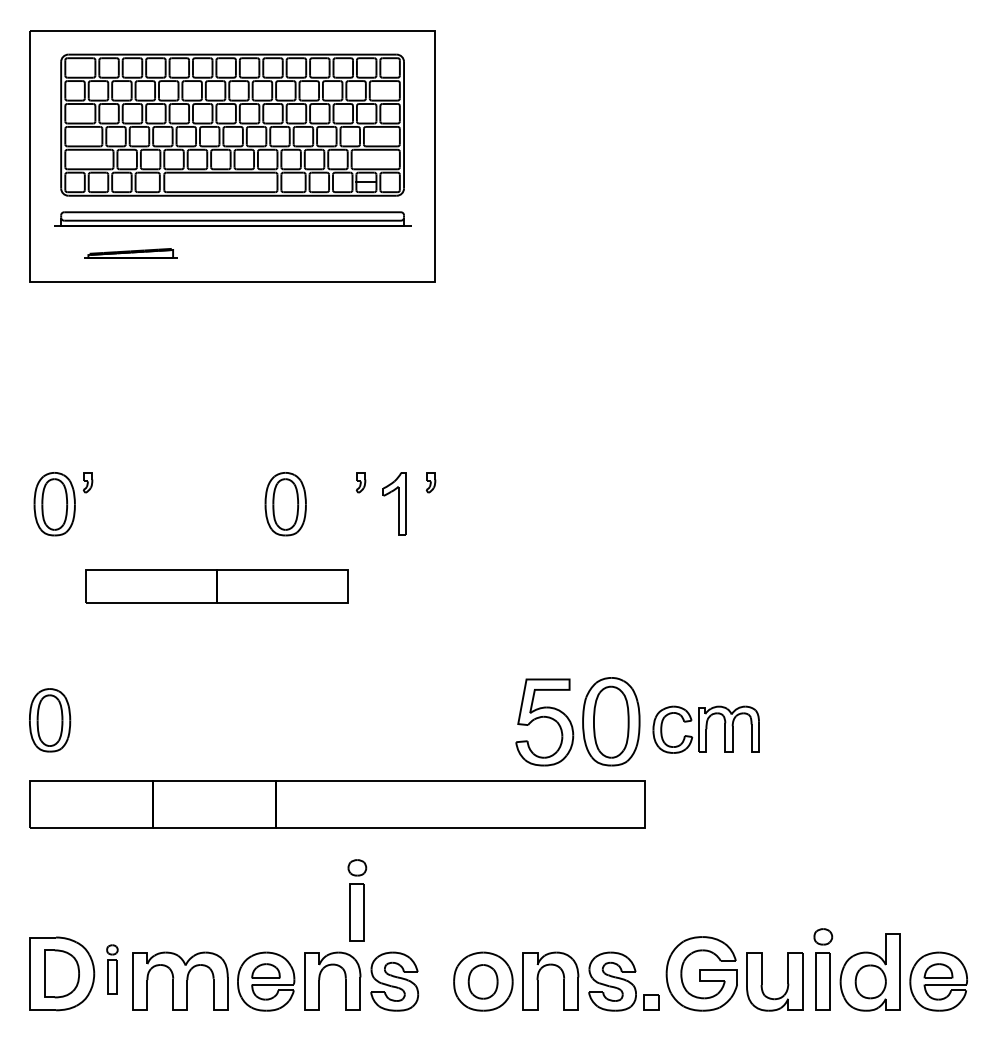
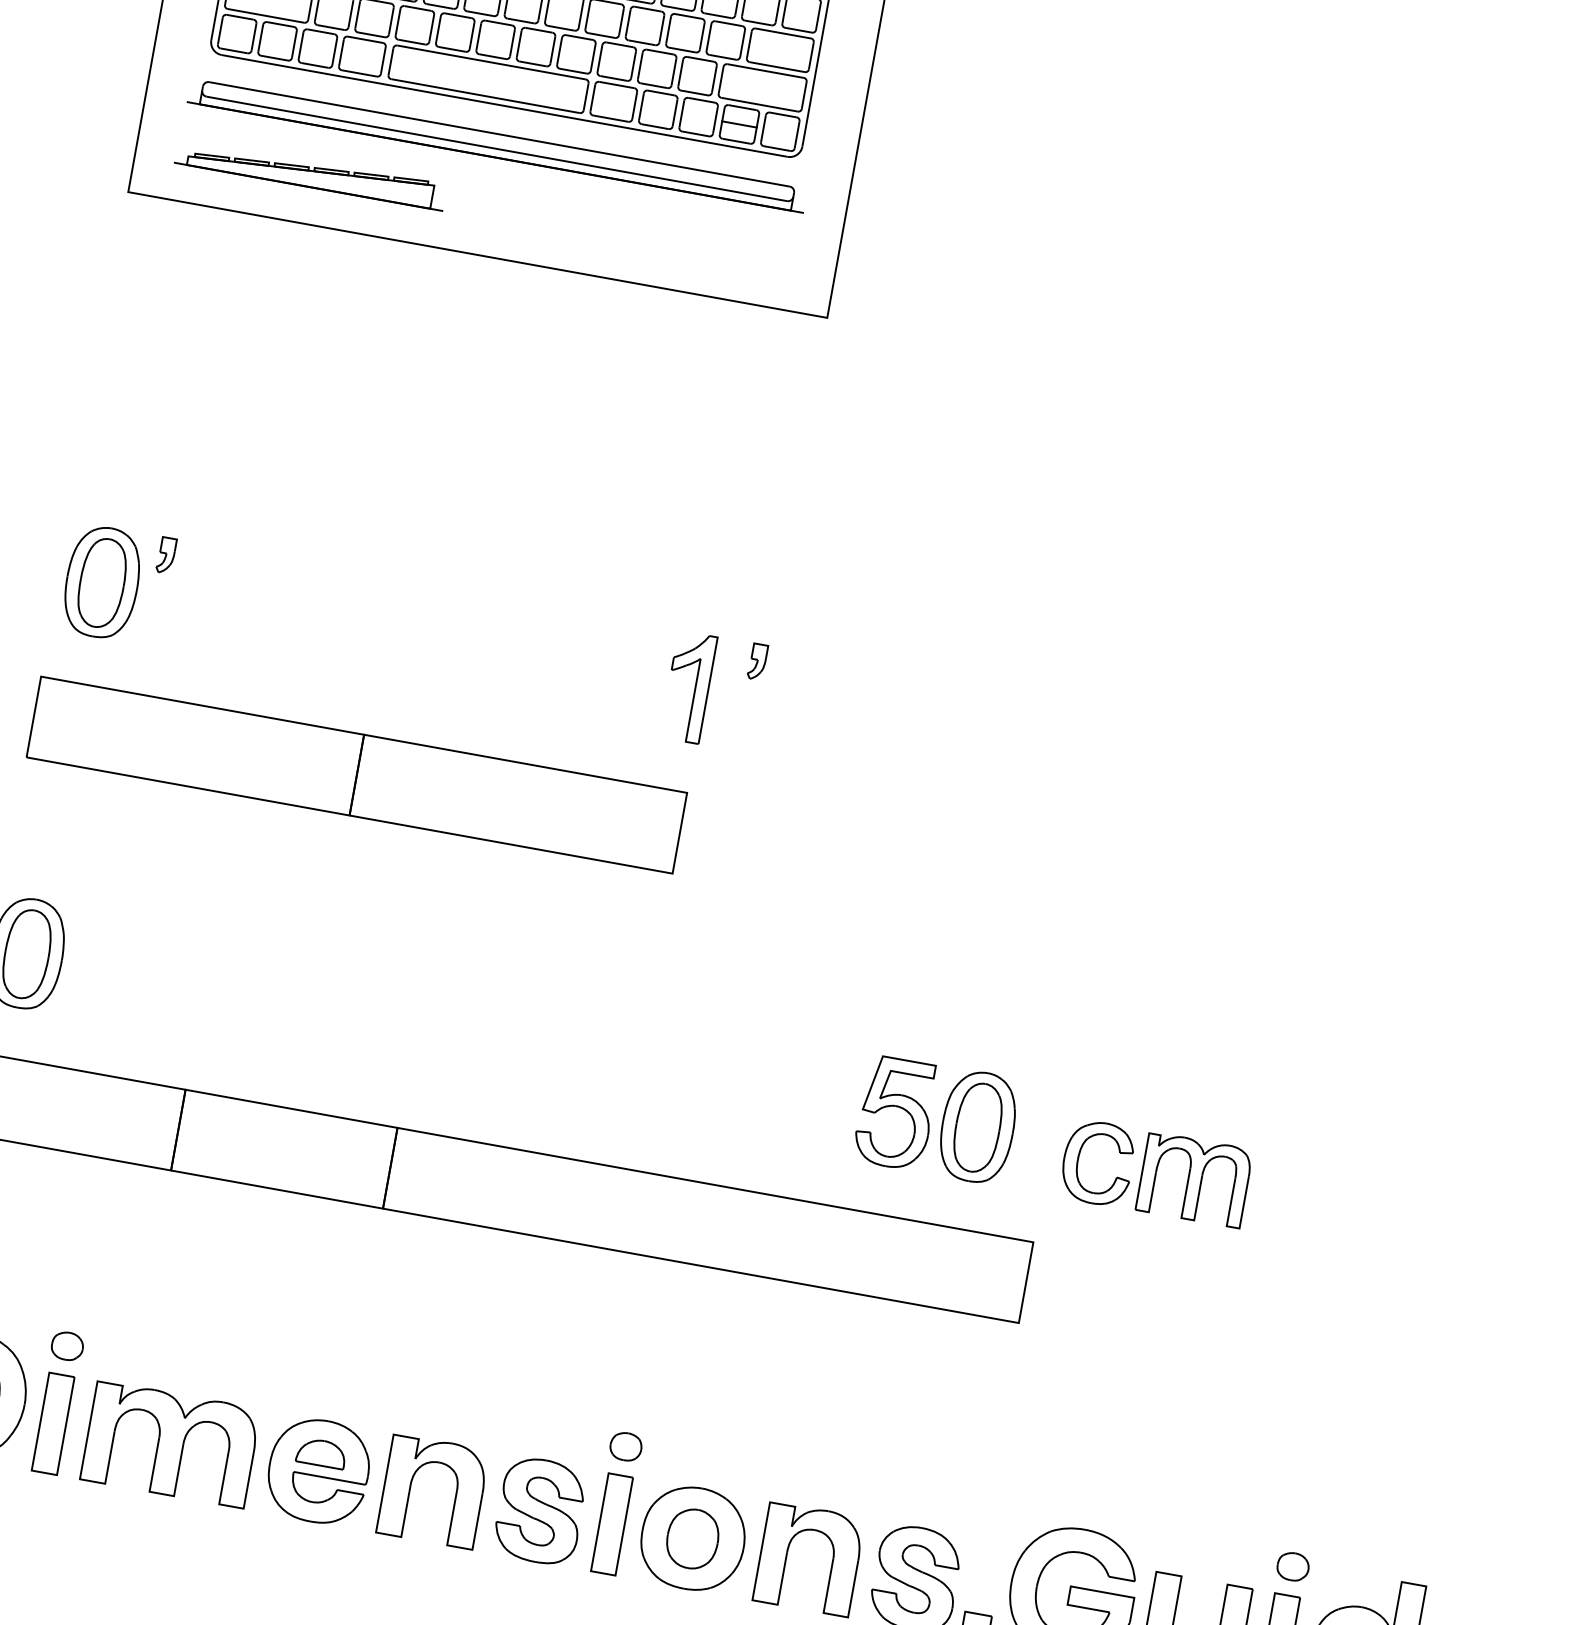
part: (130, 253) -> (310, 173), size x1.67
part: (360, 482) -> (636, 639), removed
part: (285, 504) -> (500, 654), removed
part: (217, 586) -> (357, 774), size x1.43
part: (577, 721) -> (936, 1119), size x0.71
part: (357, 900) -> (616, 1503), moved
part: (112, 969) -> (57, 1402), size x1.67

